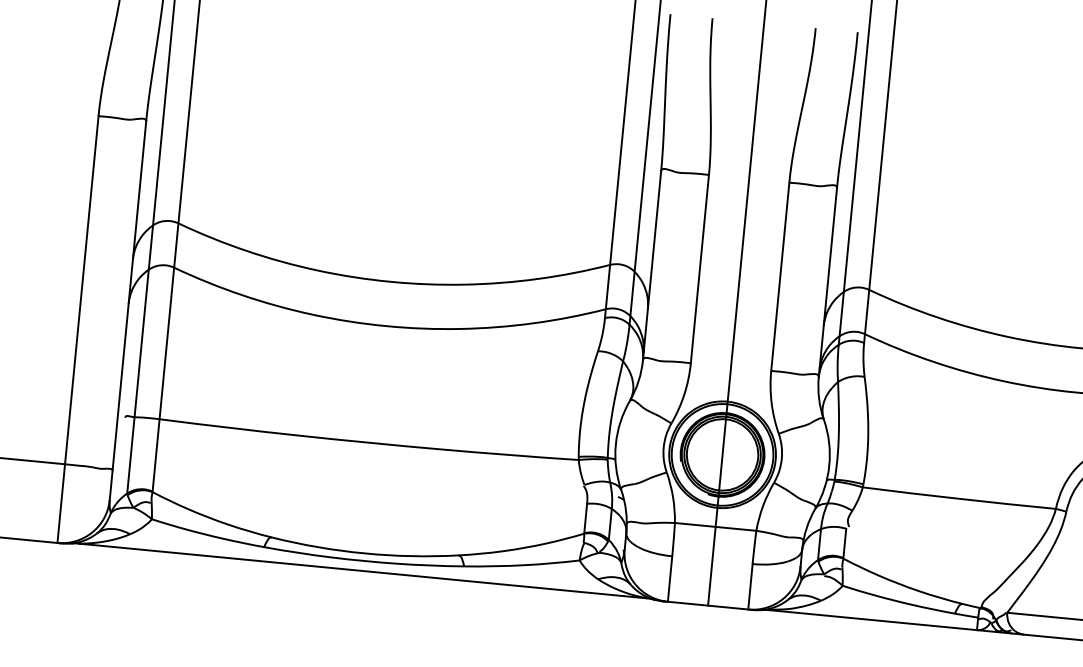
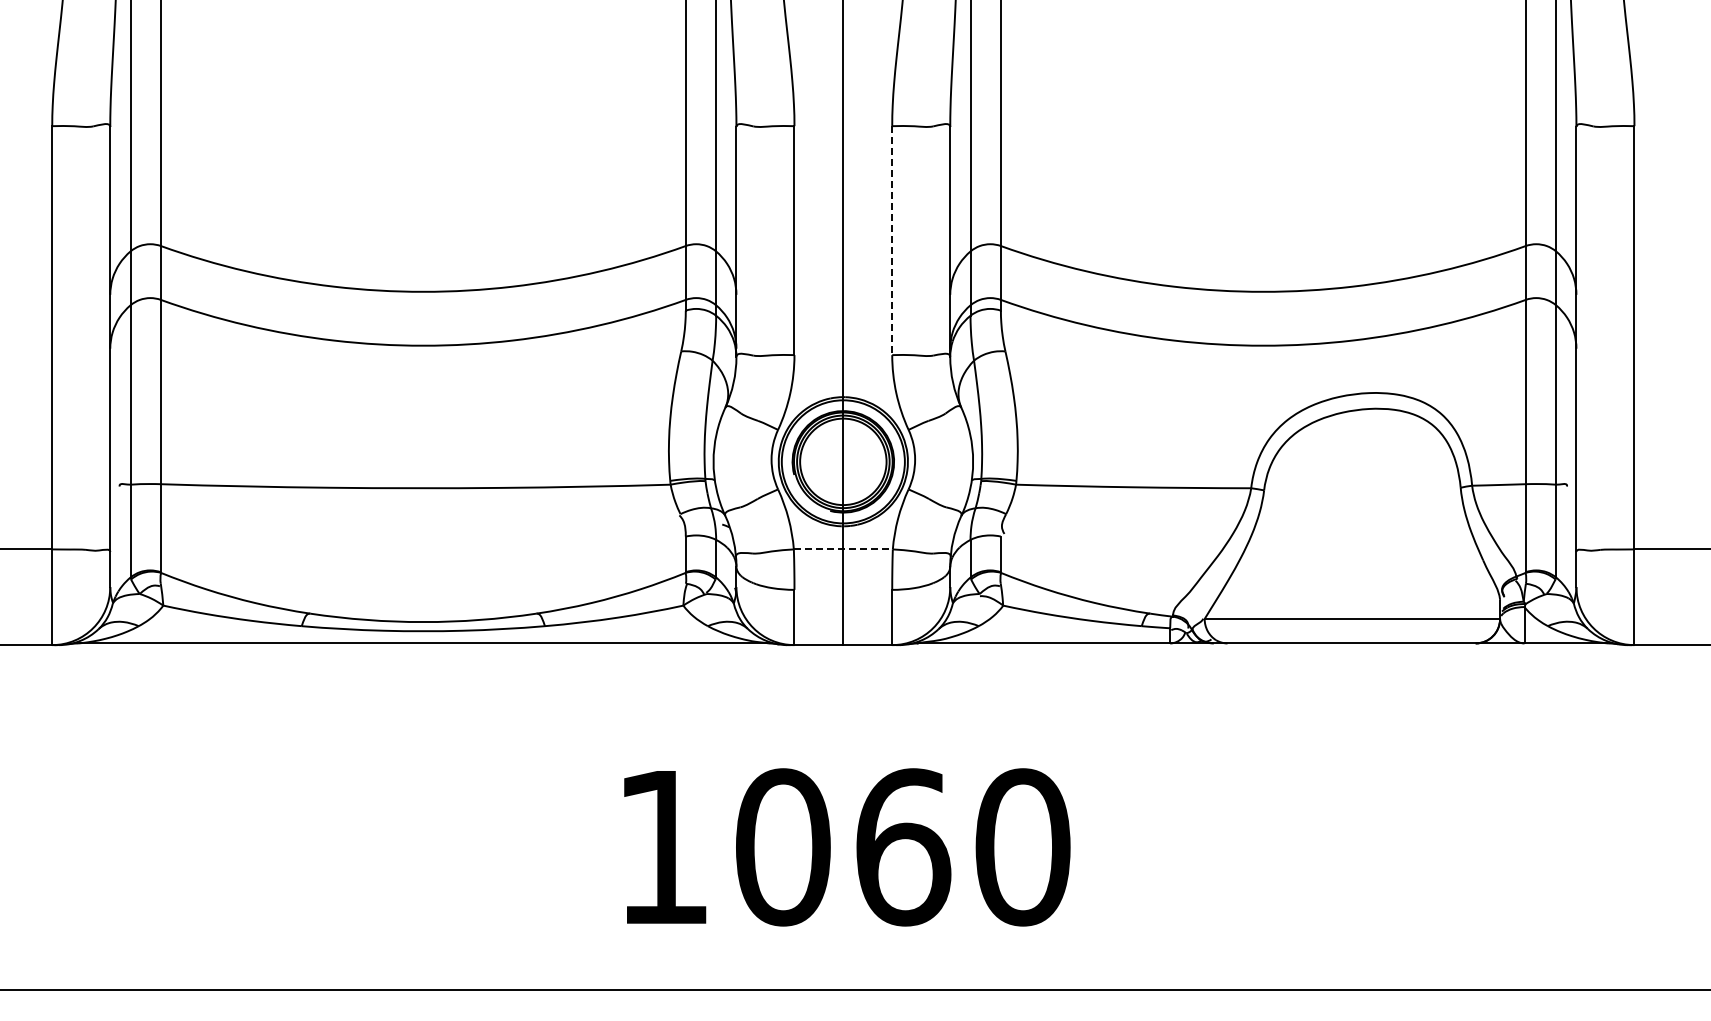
line: (780, 277) -> (892, 241), solid -> dashed
line: (715, 526) -> (843, 549), solid -> dashed

